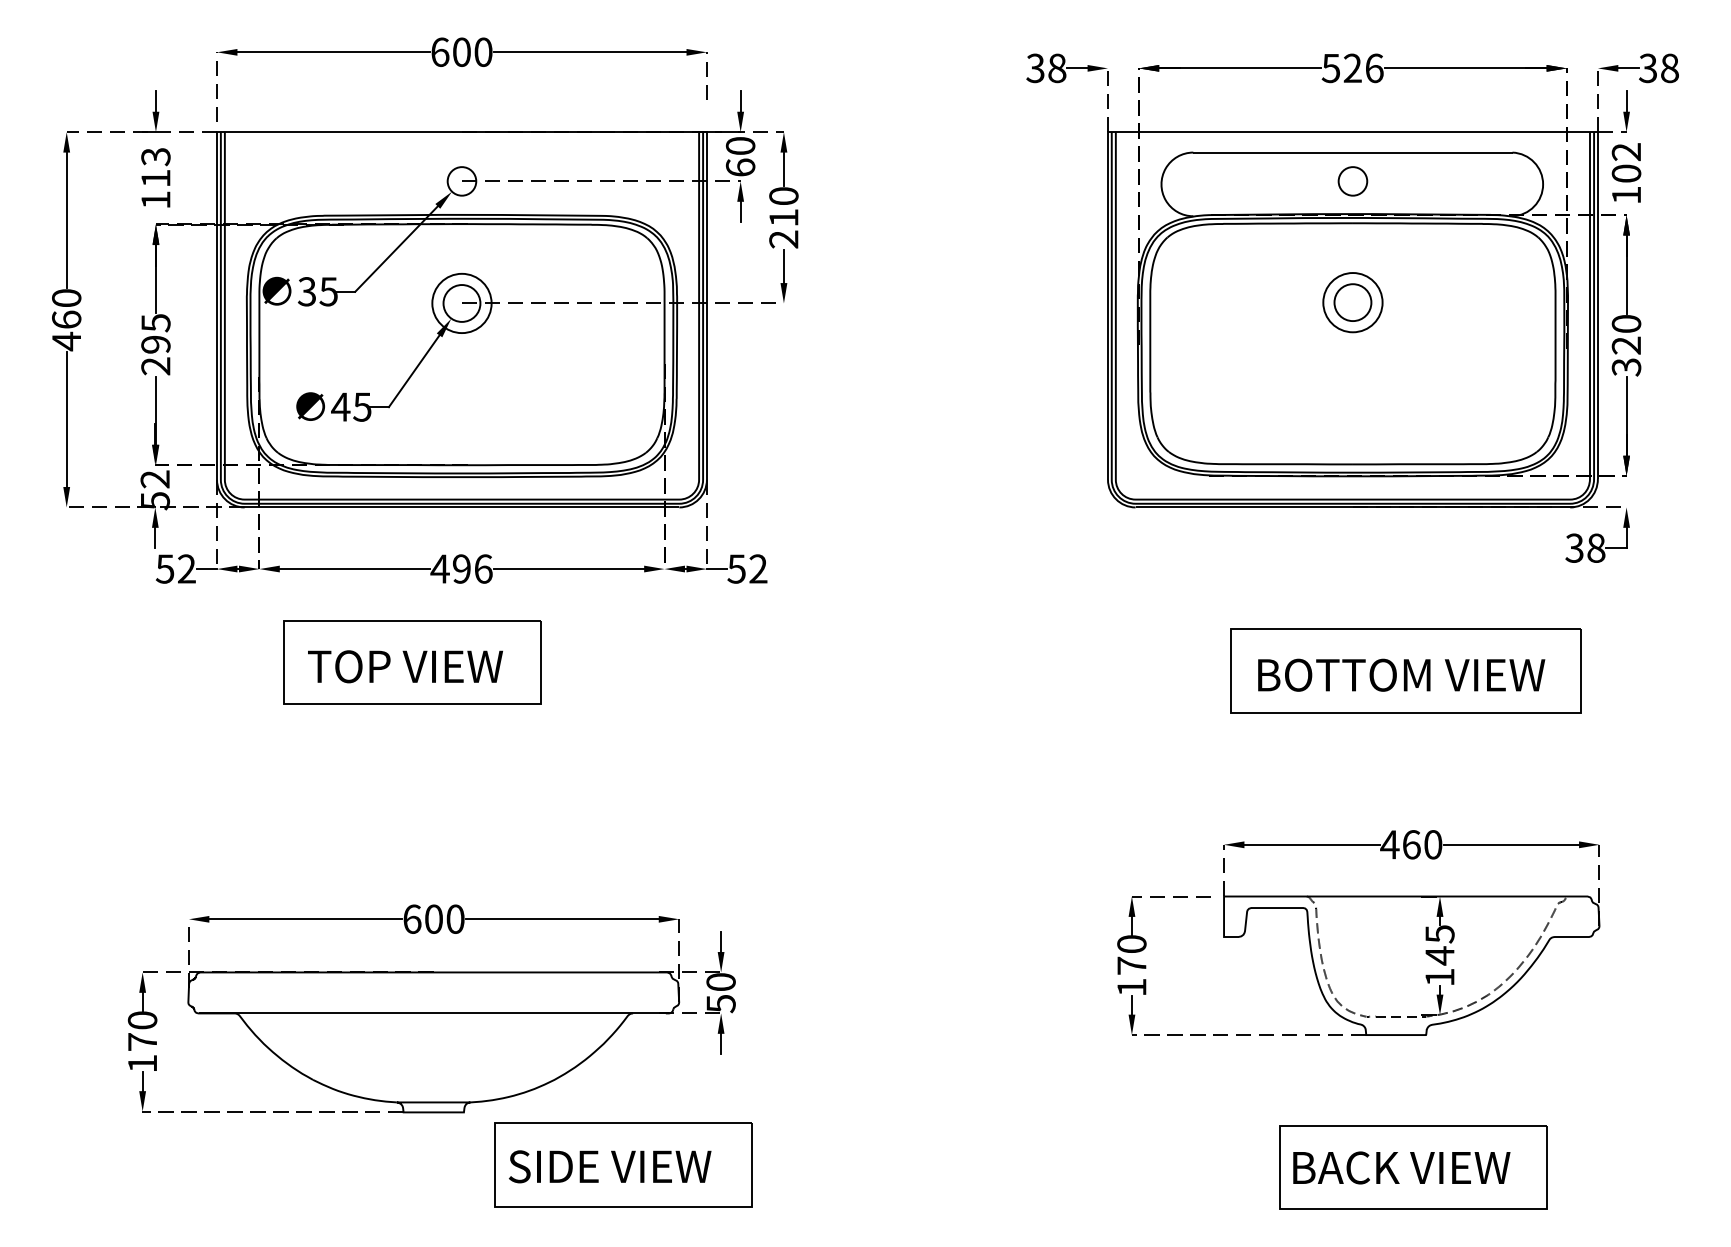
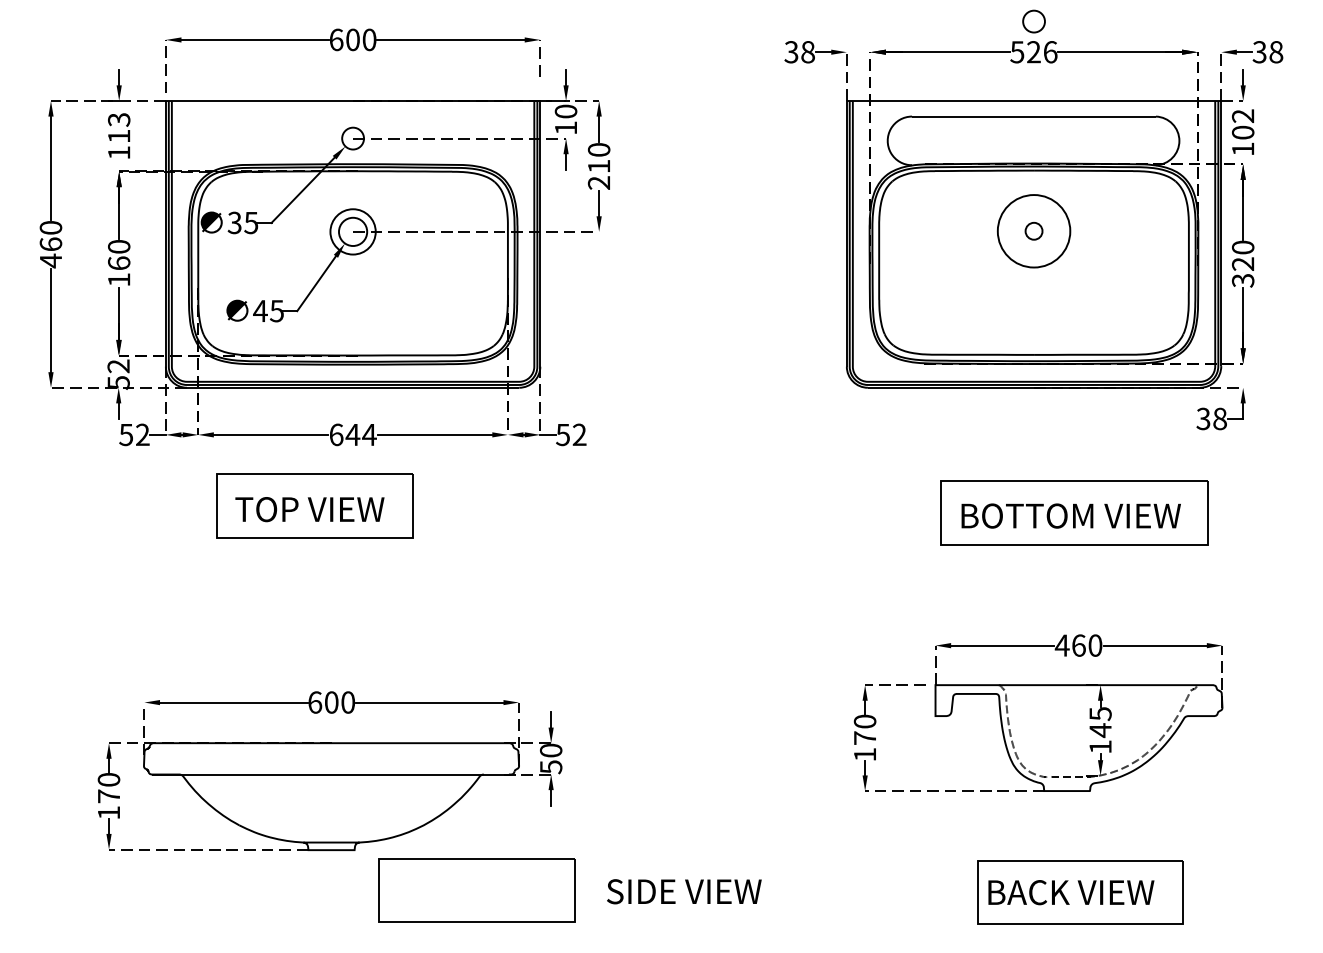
text: (739, 166) -> (565, 127), 60 -> 10
circle: (1352, 181) -> (1033, 21), moved
circle: (1352, 301) -> (1033, 230), size x1.6
circle: (1352, 302) -> (1033, 231), size x0.6
text: (156, 344) -> (119, 263), 295 -> 160
text: (461, 568) -> (352, 434), 496 -> 644
text: (610, 1166) -> (684, 891), moved

